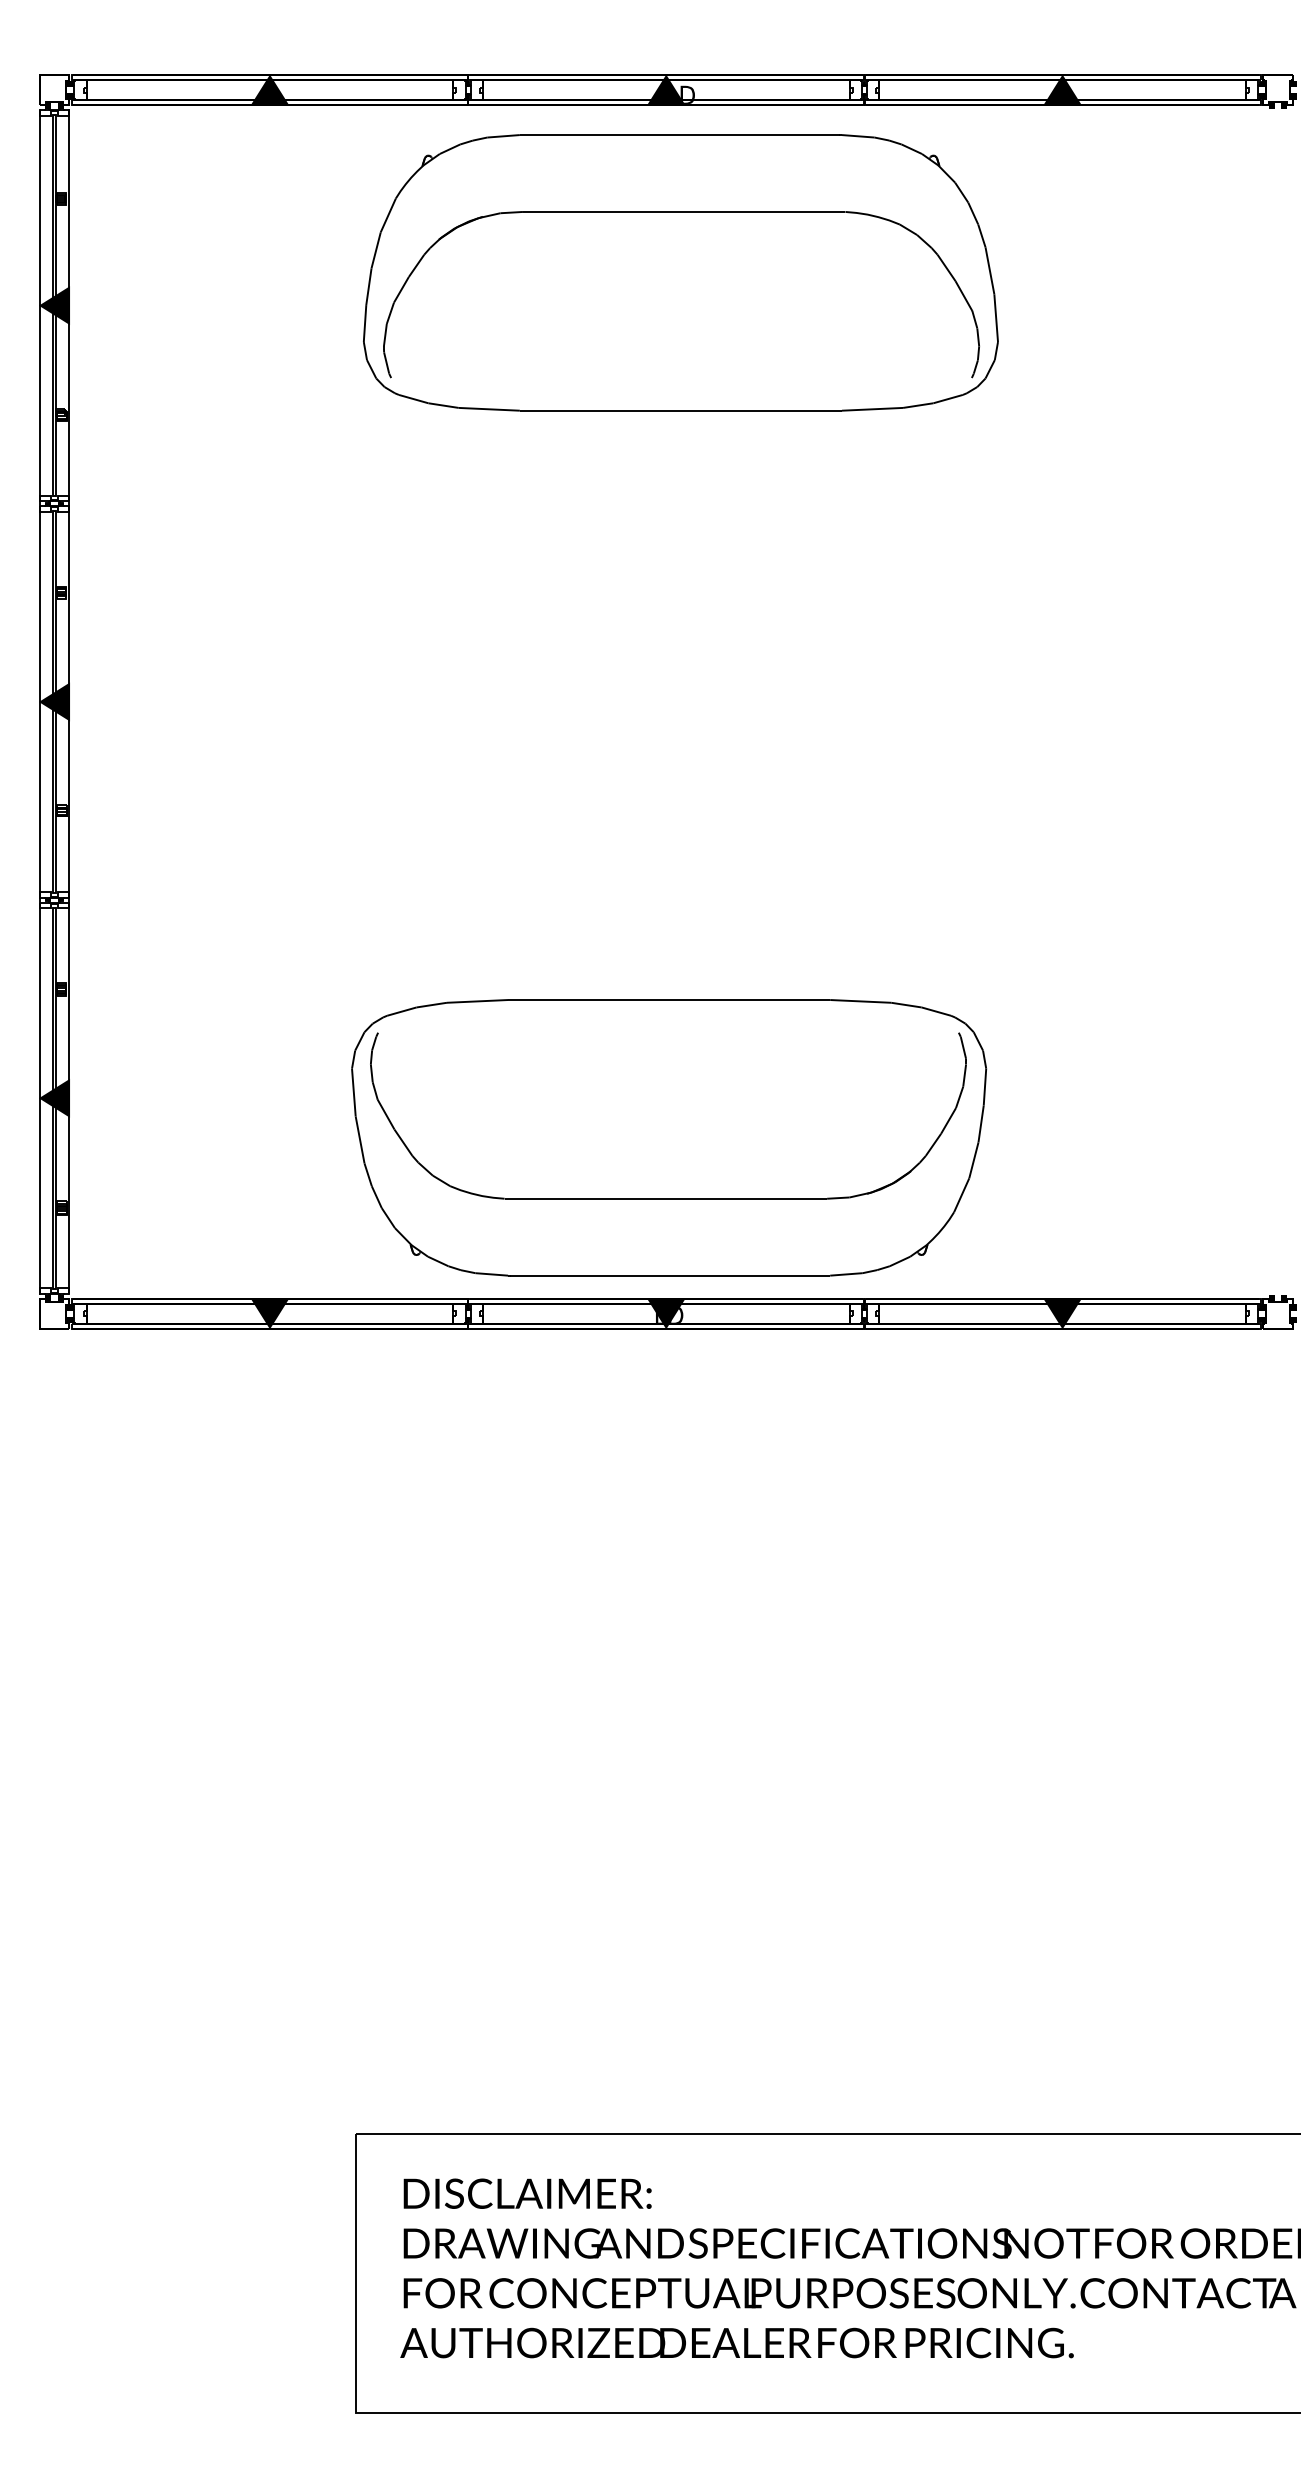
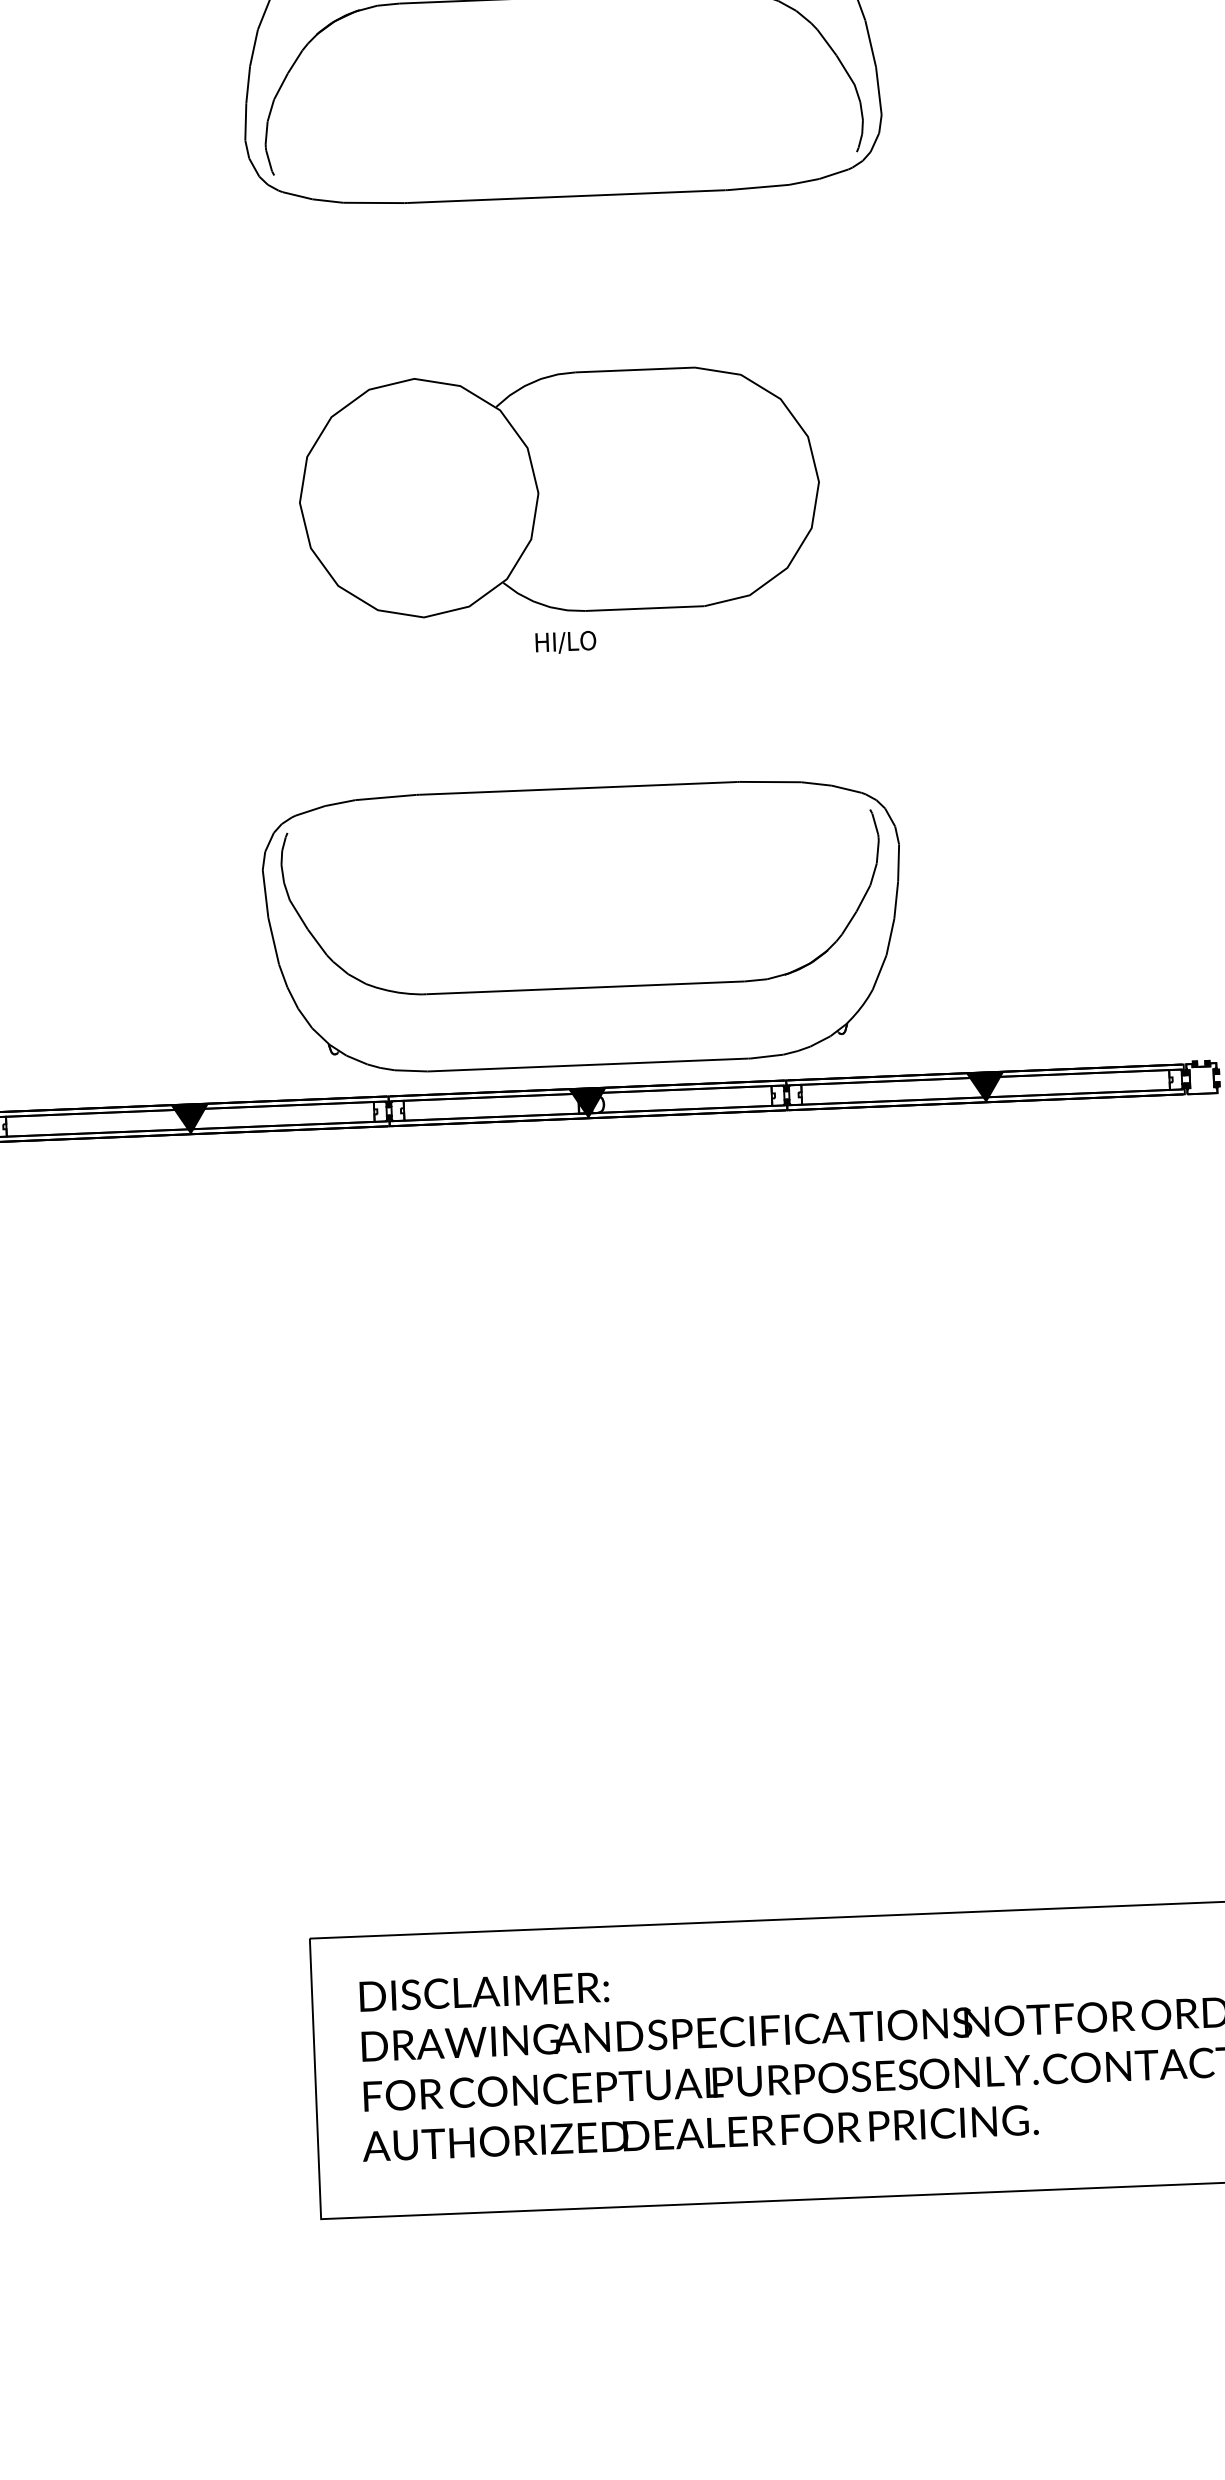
part: (661, 725) -> (559, 513), added

